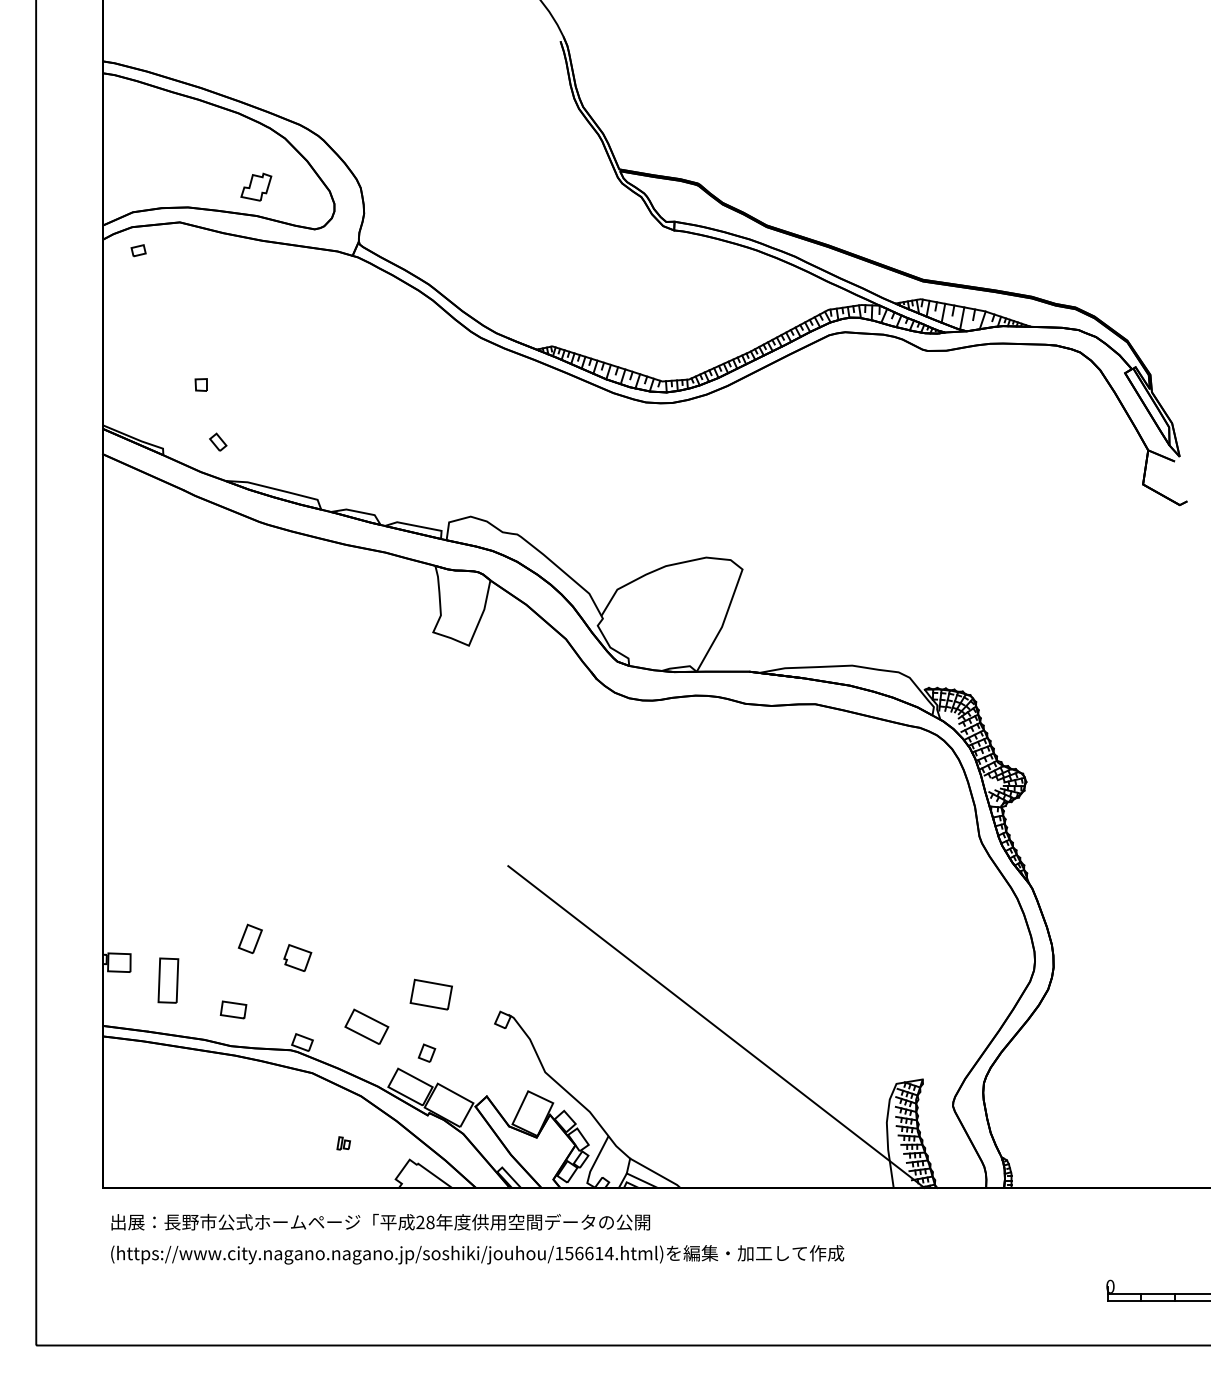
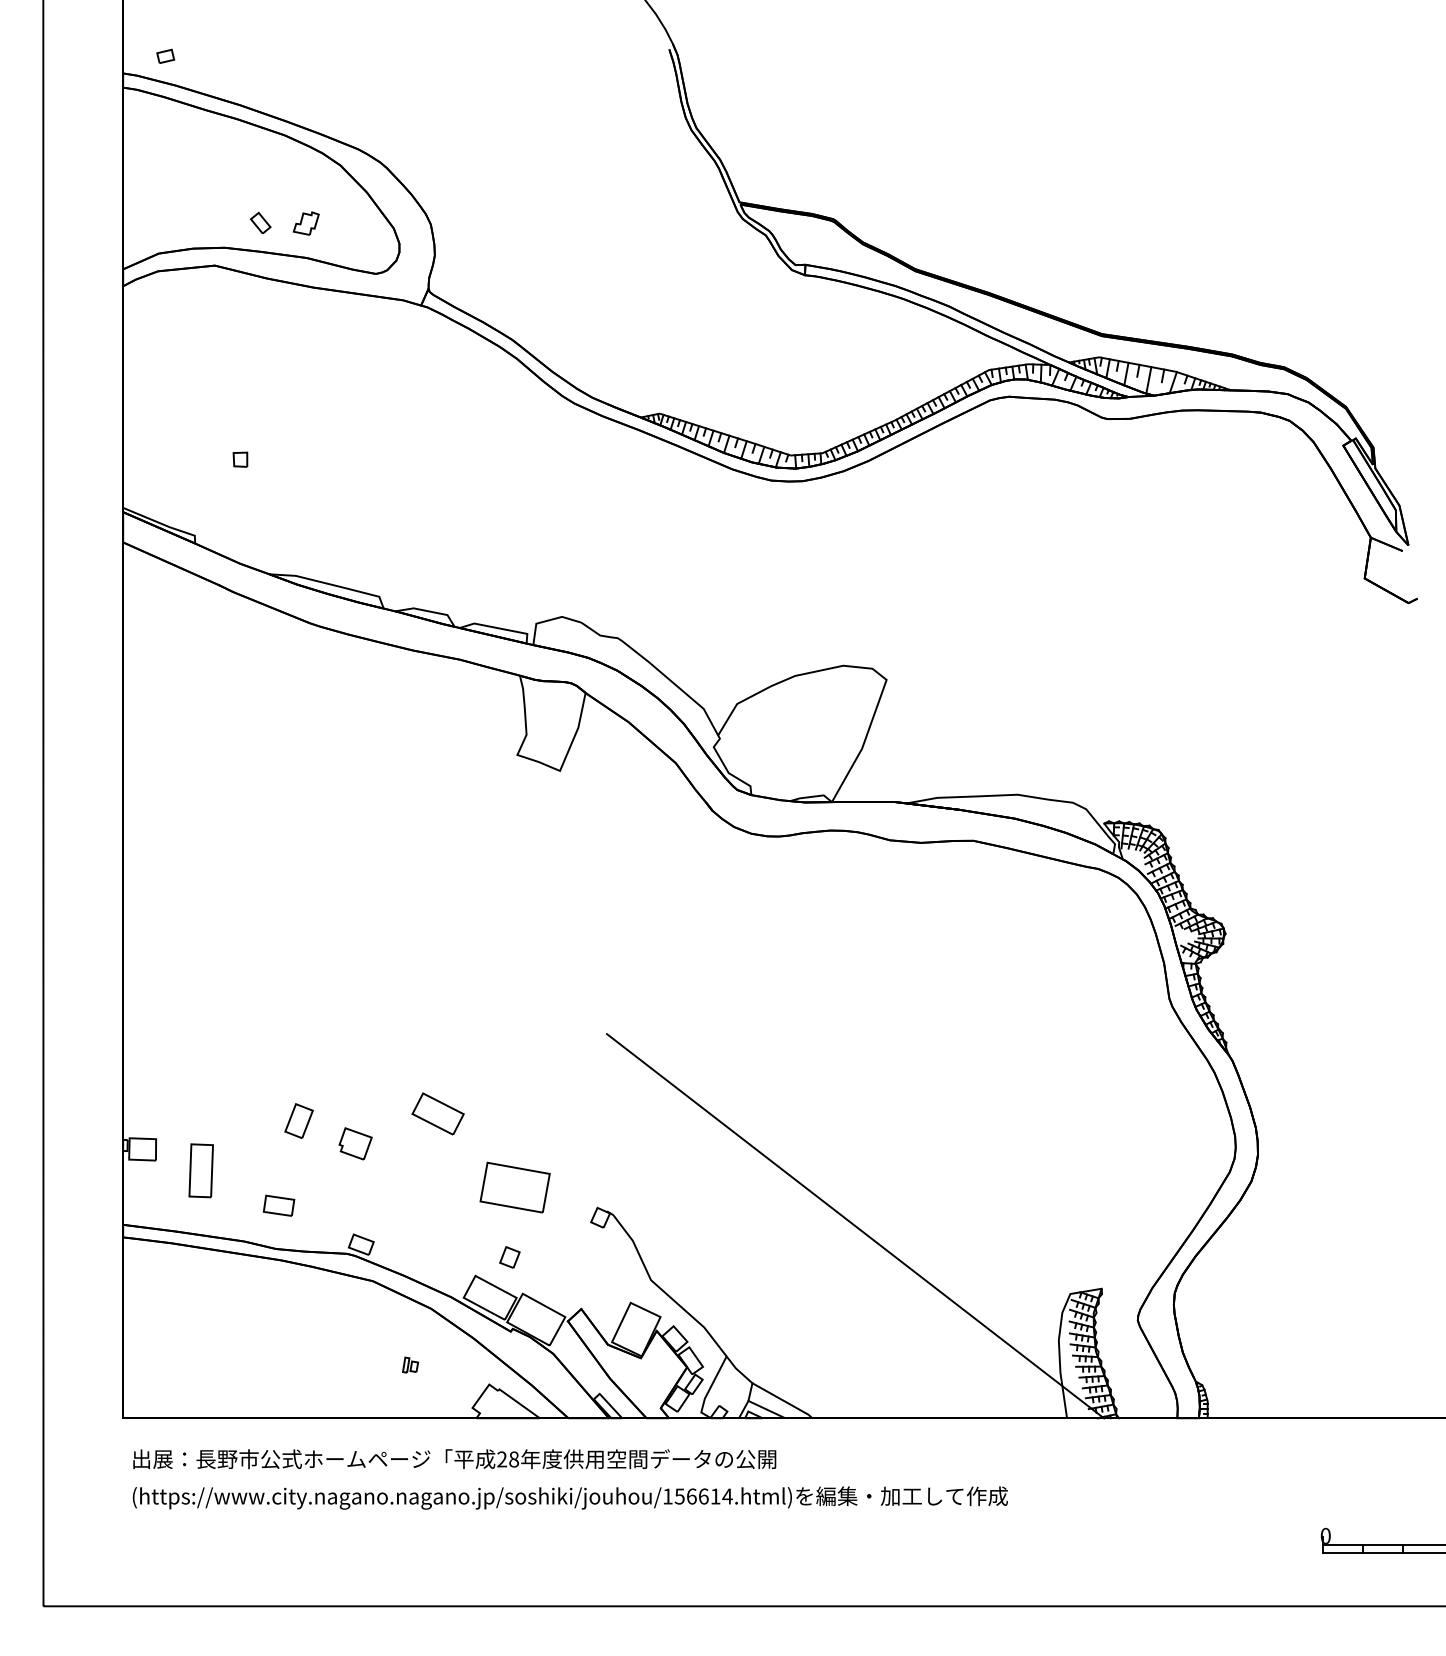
part: (256, 187) -> (306, 223), size x0.7
part: (138, 249) -> (165, 55), moved
part: (218, 441) -> (260, 222), moved
part: (430, 994) -> (514, 1187), size x1.4
part: (366, 1026) -> (437, 1113), moved

